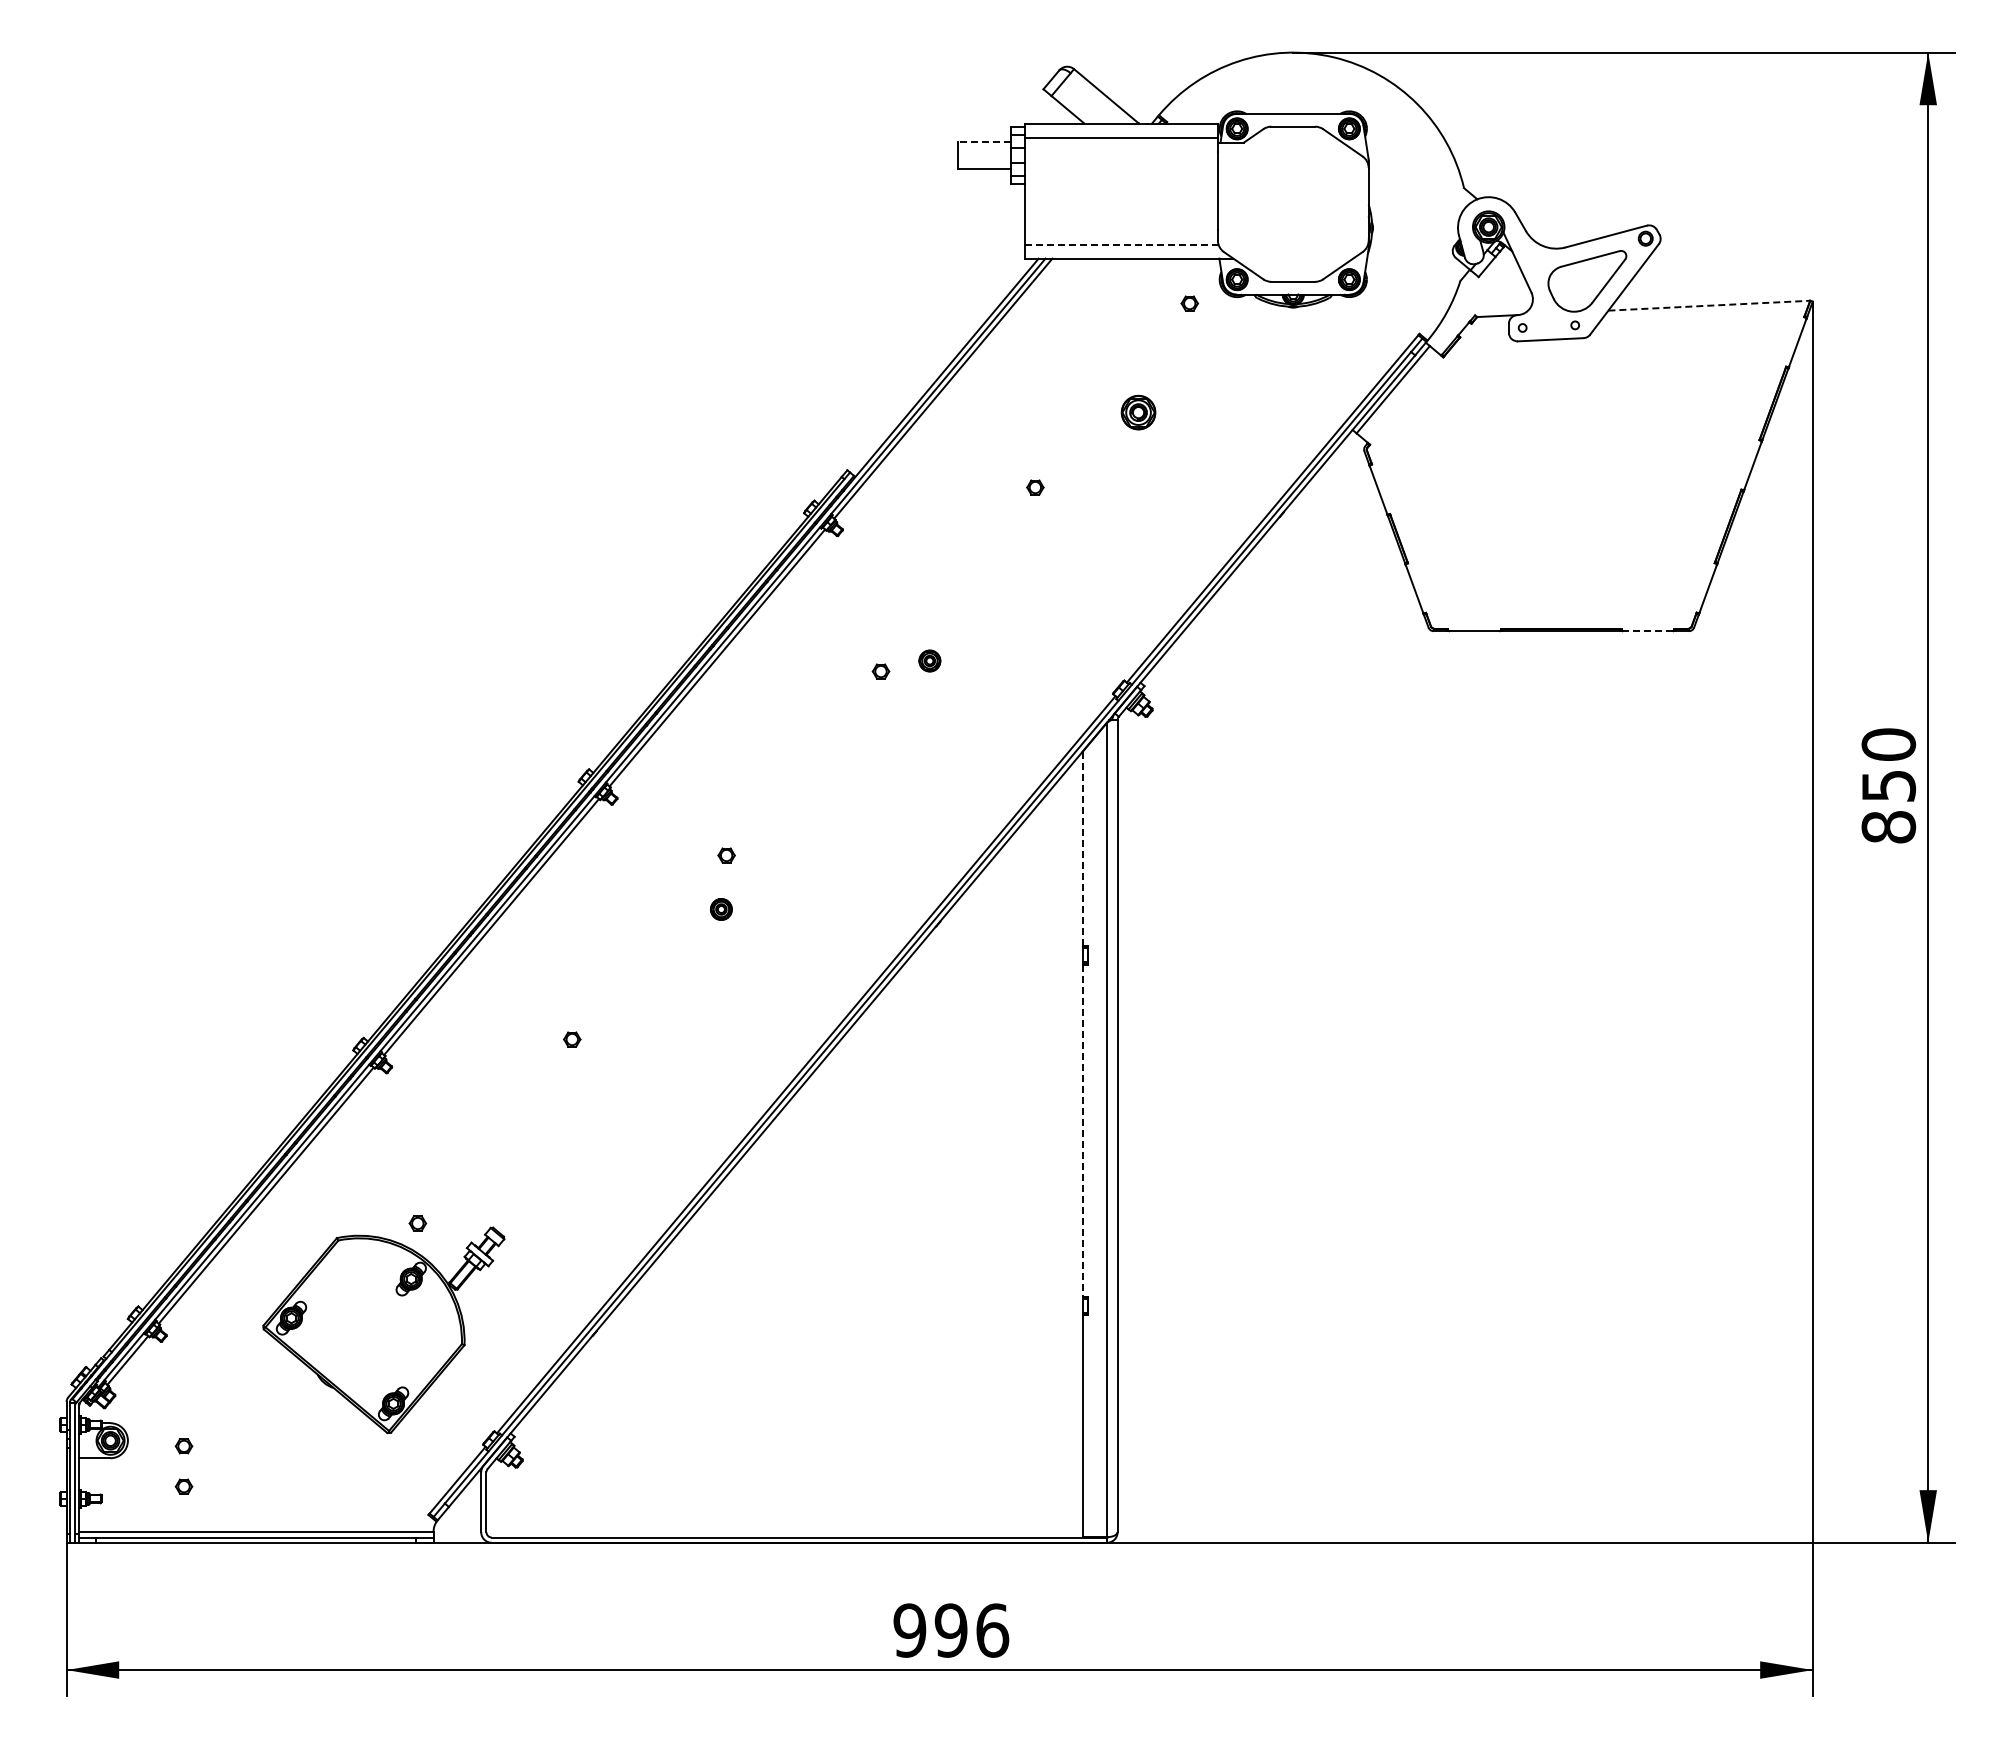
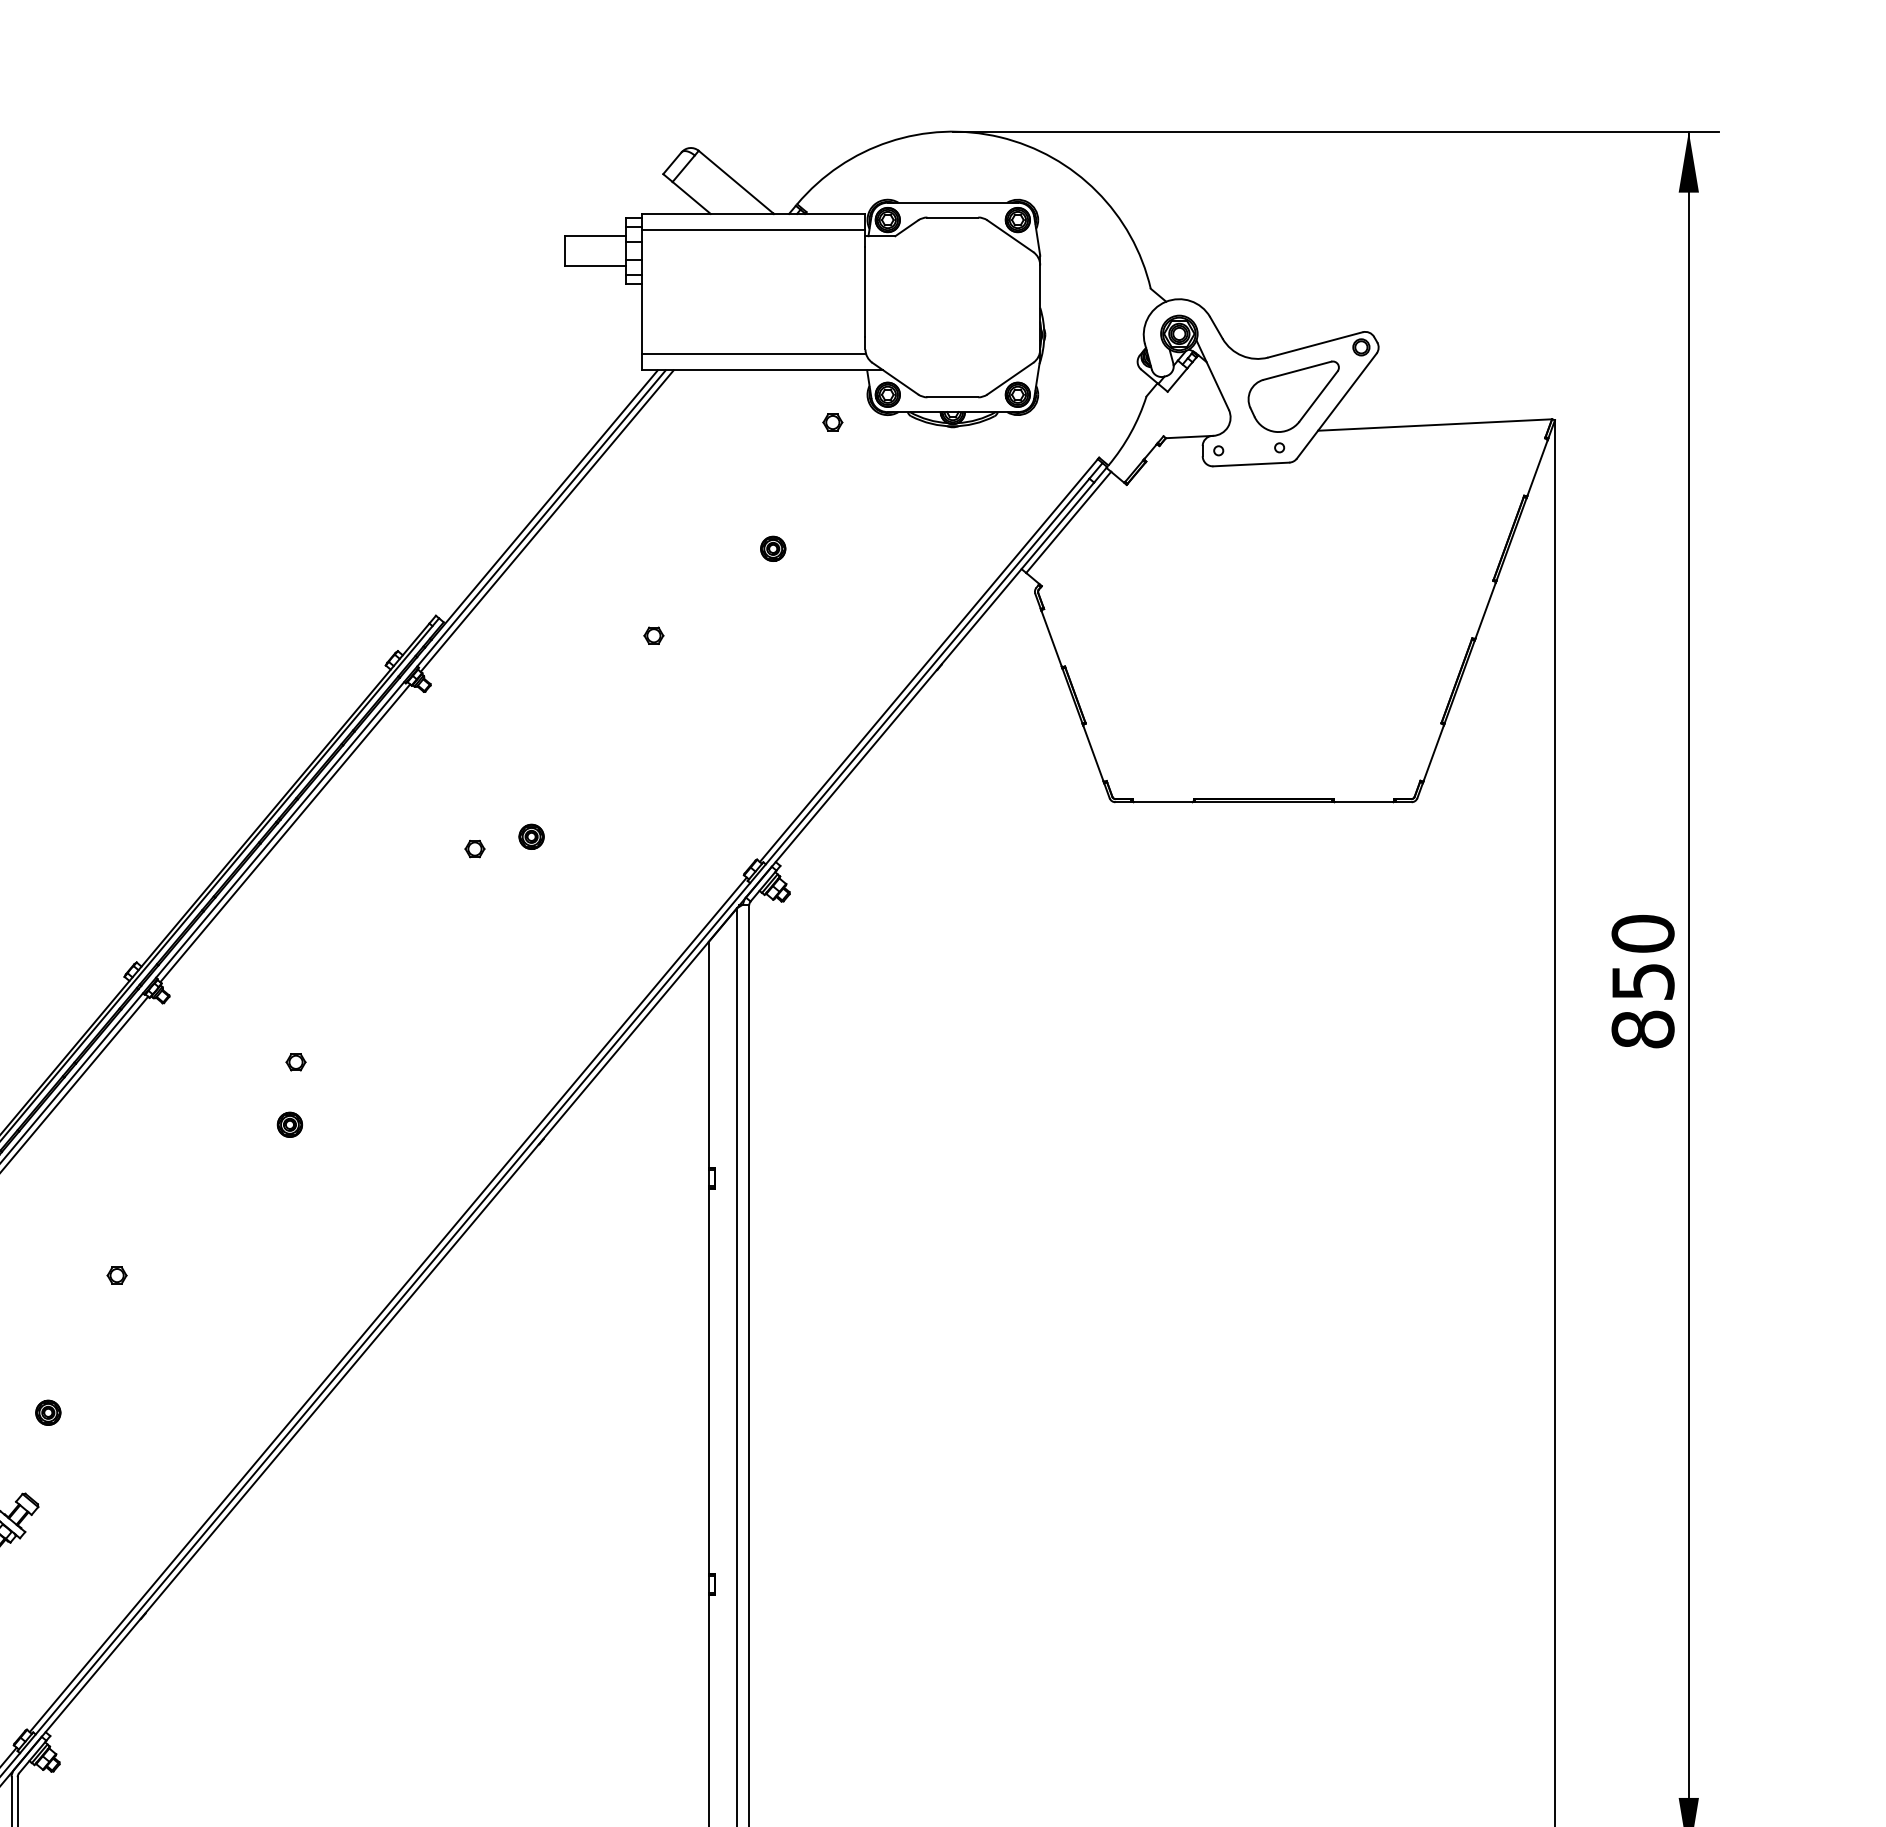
line: (984, 142) -> (594, 235), dashed -> solid
line: (1122, 244) -> (754, 354), dashed -> solid
line: (1709, 305) -> (1435, 424), dashed -> solid
part: (1137, 412) -> (772, 548), size x0.62
line: (1647, 631) -> (1363, 802), dashed -> solid
line: (1082, 849) -> (708, 1055), dashed -> solid
line: (1082, 1131) -> (708, 1382), dashed -> solid
part: (512, 1157) -> (47, 1412), added

